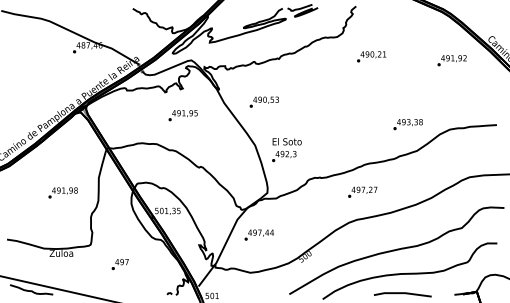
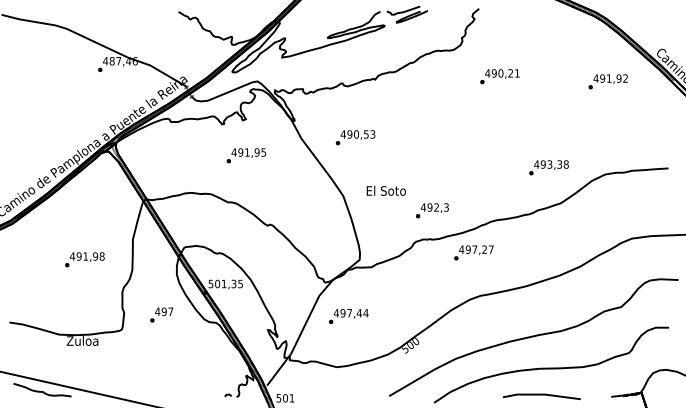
text: (284, 156) -> (432, 210), moved
text: (362, 192) -> (473, 252), moved
text: (120, 264) -> (161, 314), moved

